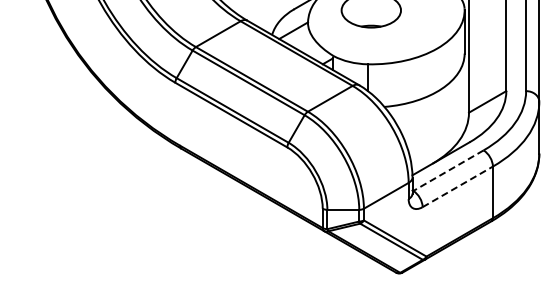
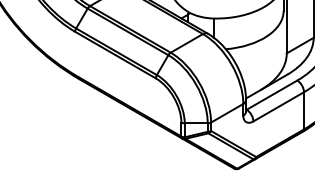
line: (448, 170) -> (272, 95), dashed -> solid
line: (457, 186) -> (278, 106), dashed -> solid

